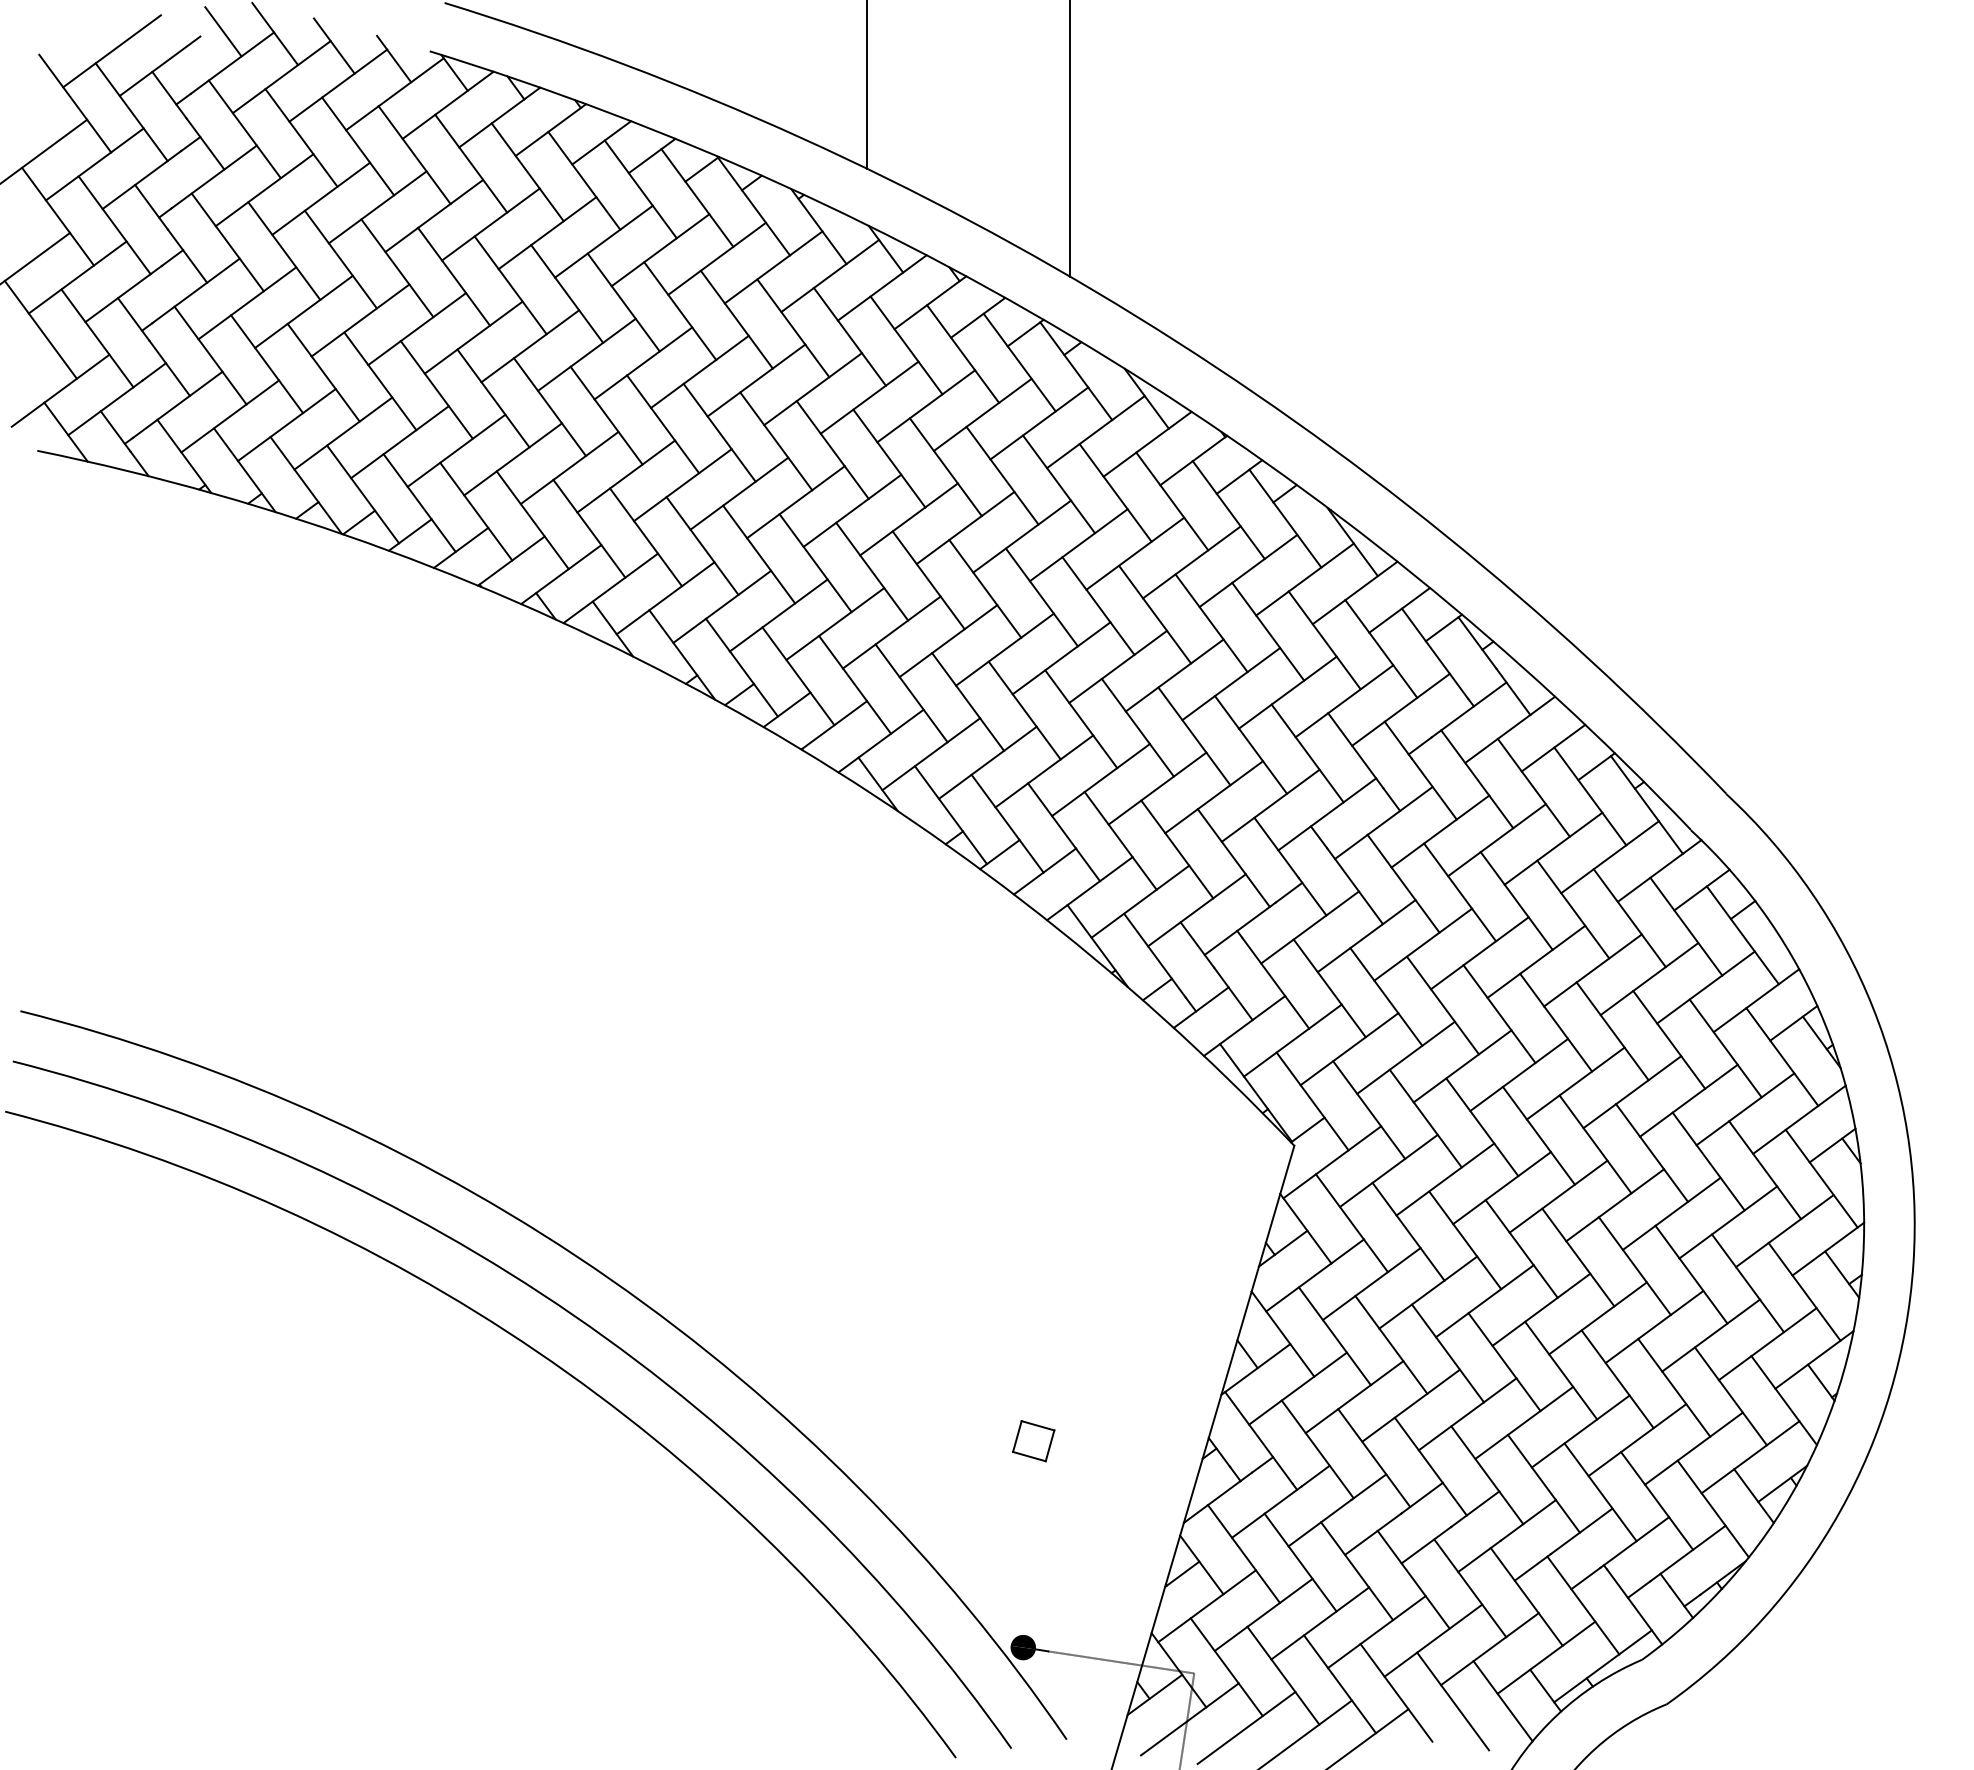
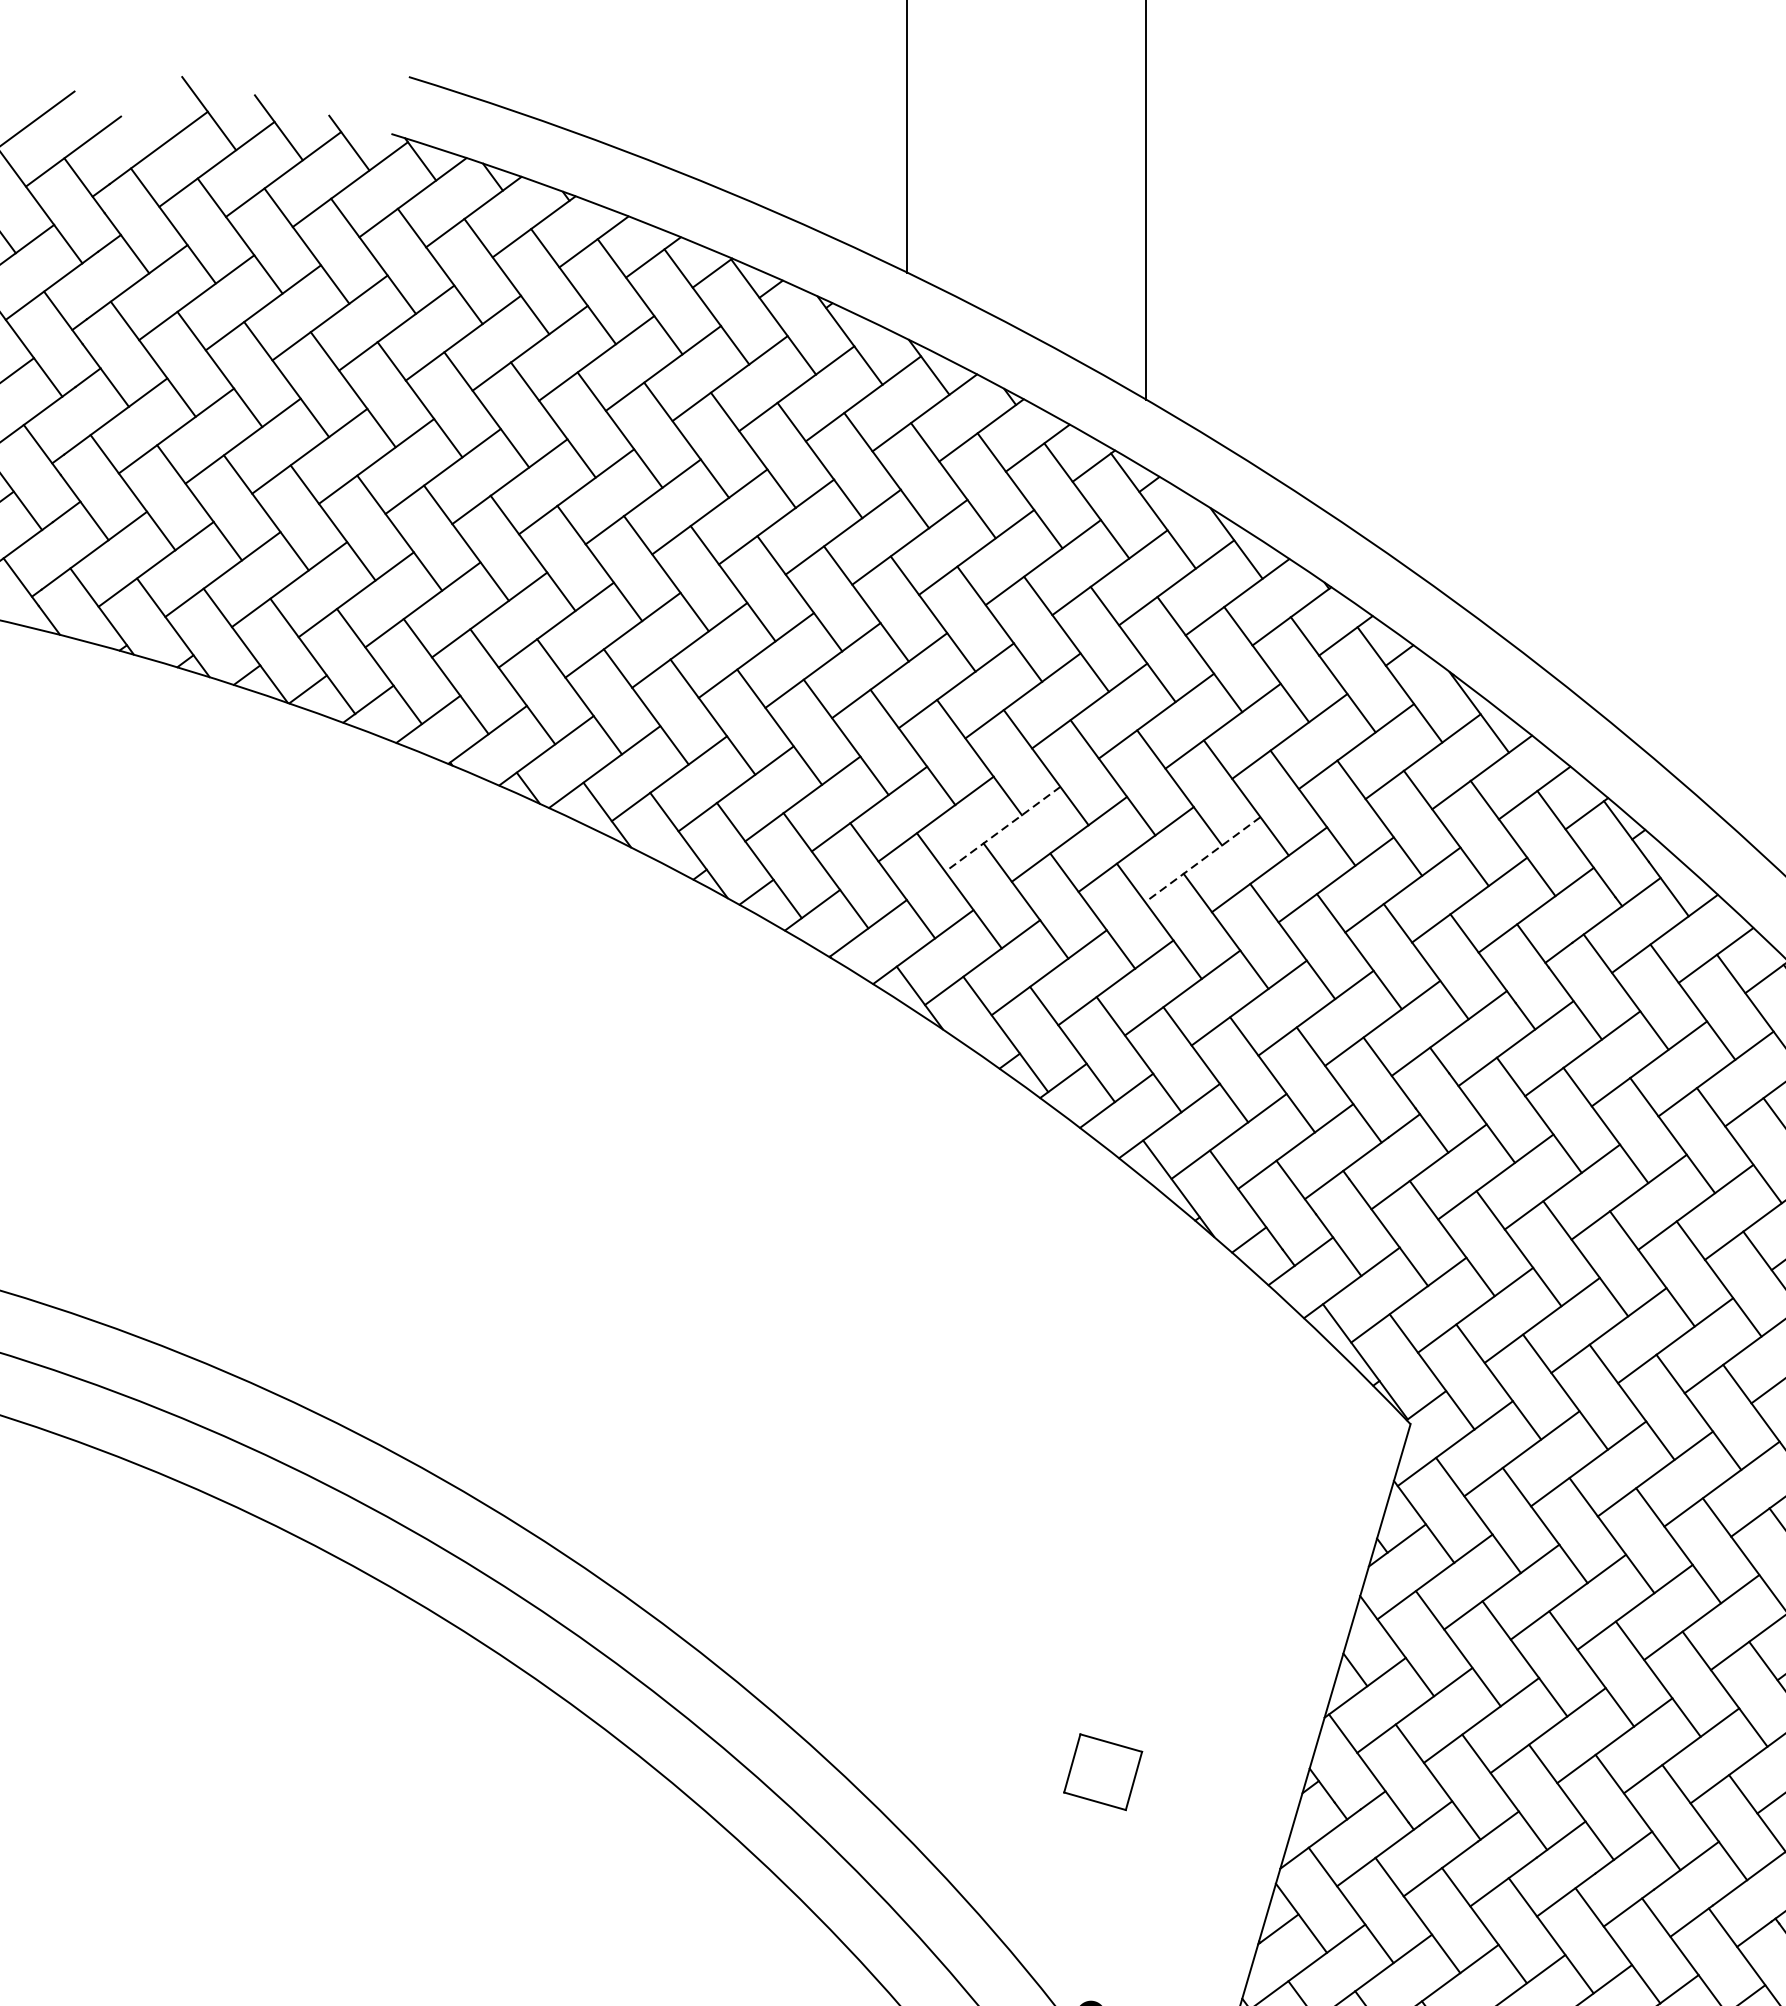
line: (223, 31) -> (148, 110), removed
line: (948, 641) -> (1002, 829), solid -> dashed
line: (1118, 666) -> (1203, 859), solid -> dashed
part: (1033, 1441) -> (1103, 1772), size x1.6

